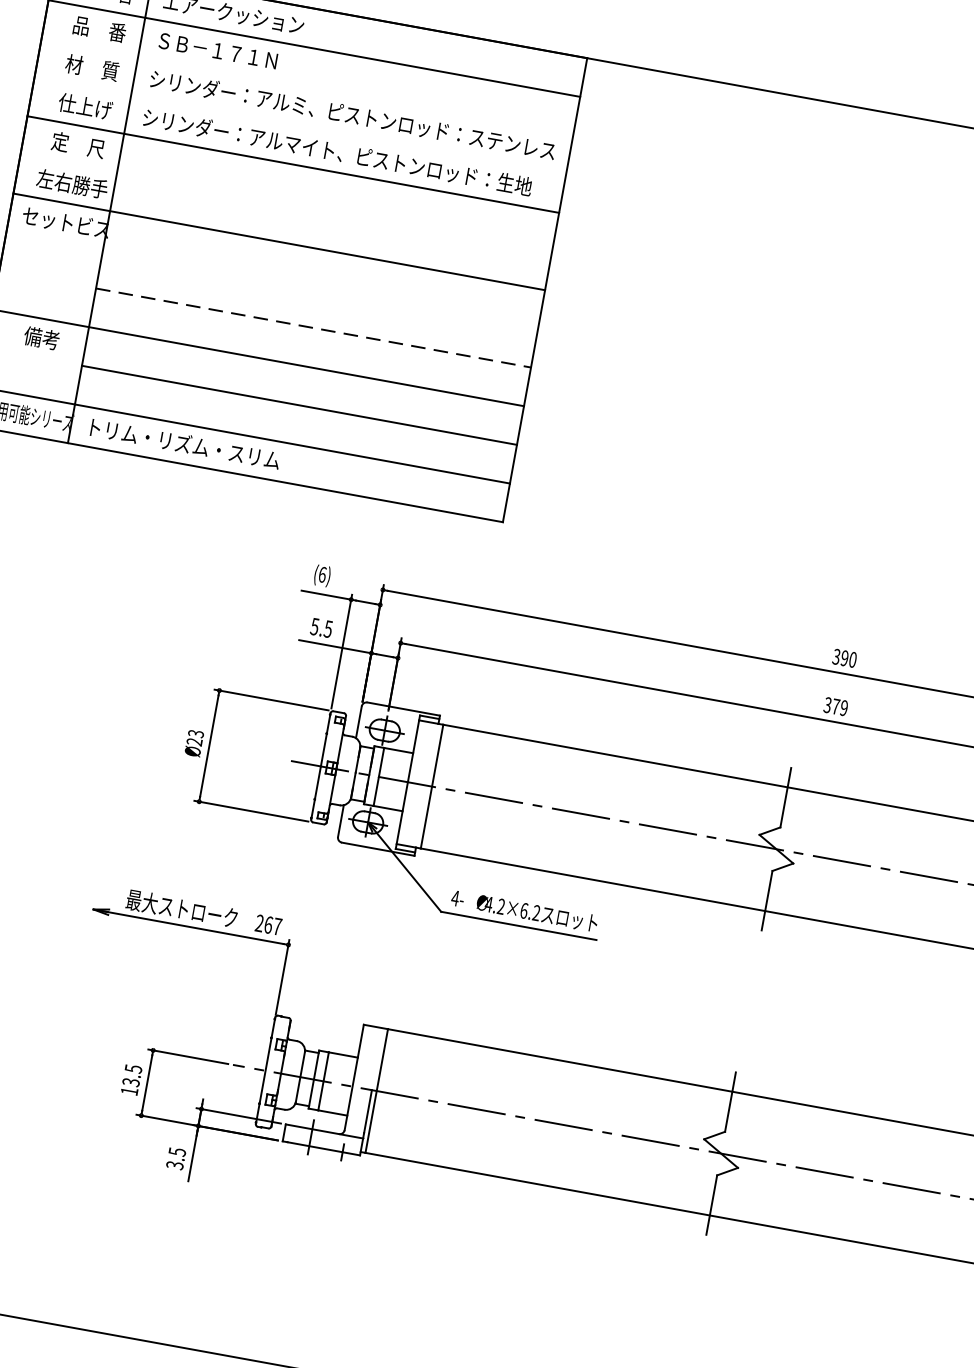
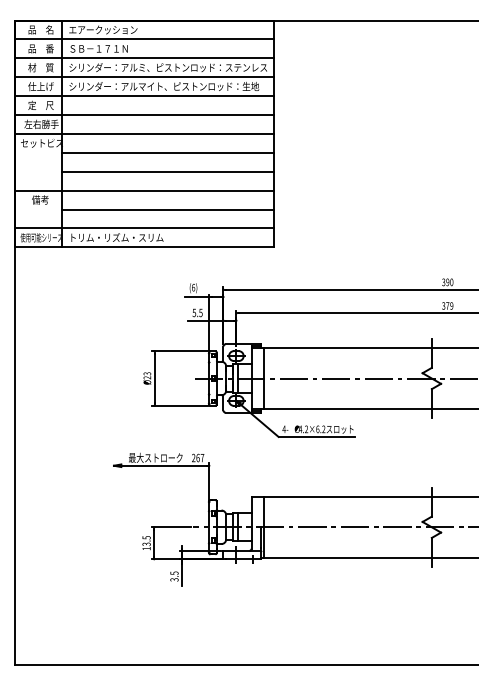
line: (307, 87) -> (144, 58), added
line: (300, 126) -> (144, 77), added
line: (286, 204) -> (144, 115), added
line: (319, 288) -> (167, 152), added
line: (314, 327) -> (168, 171), dashed -> solid

